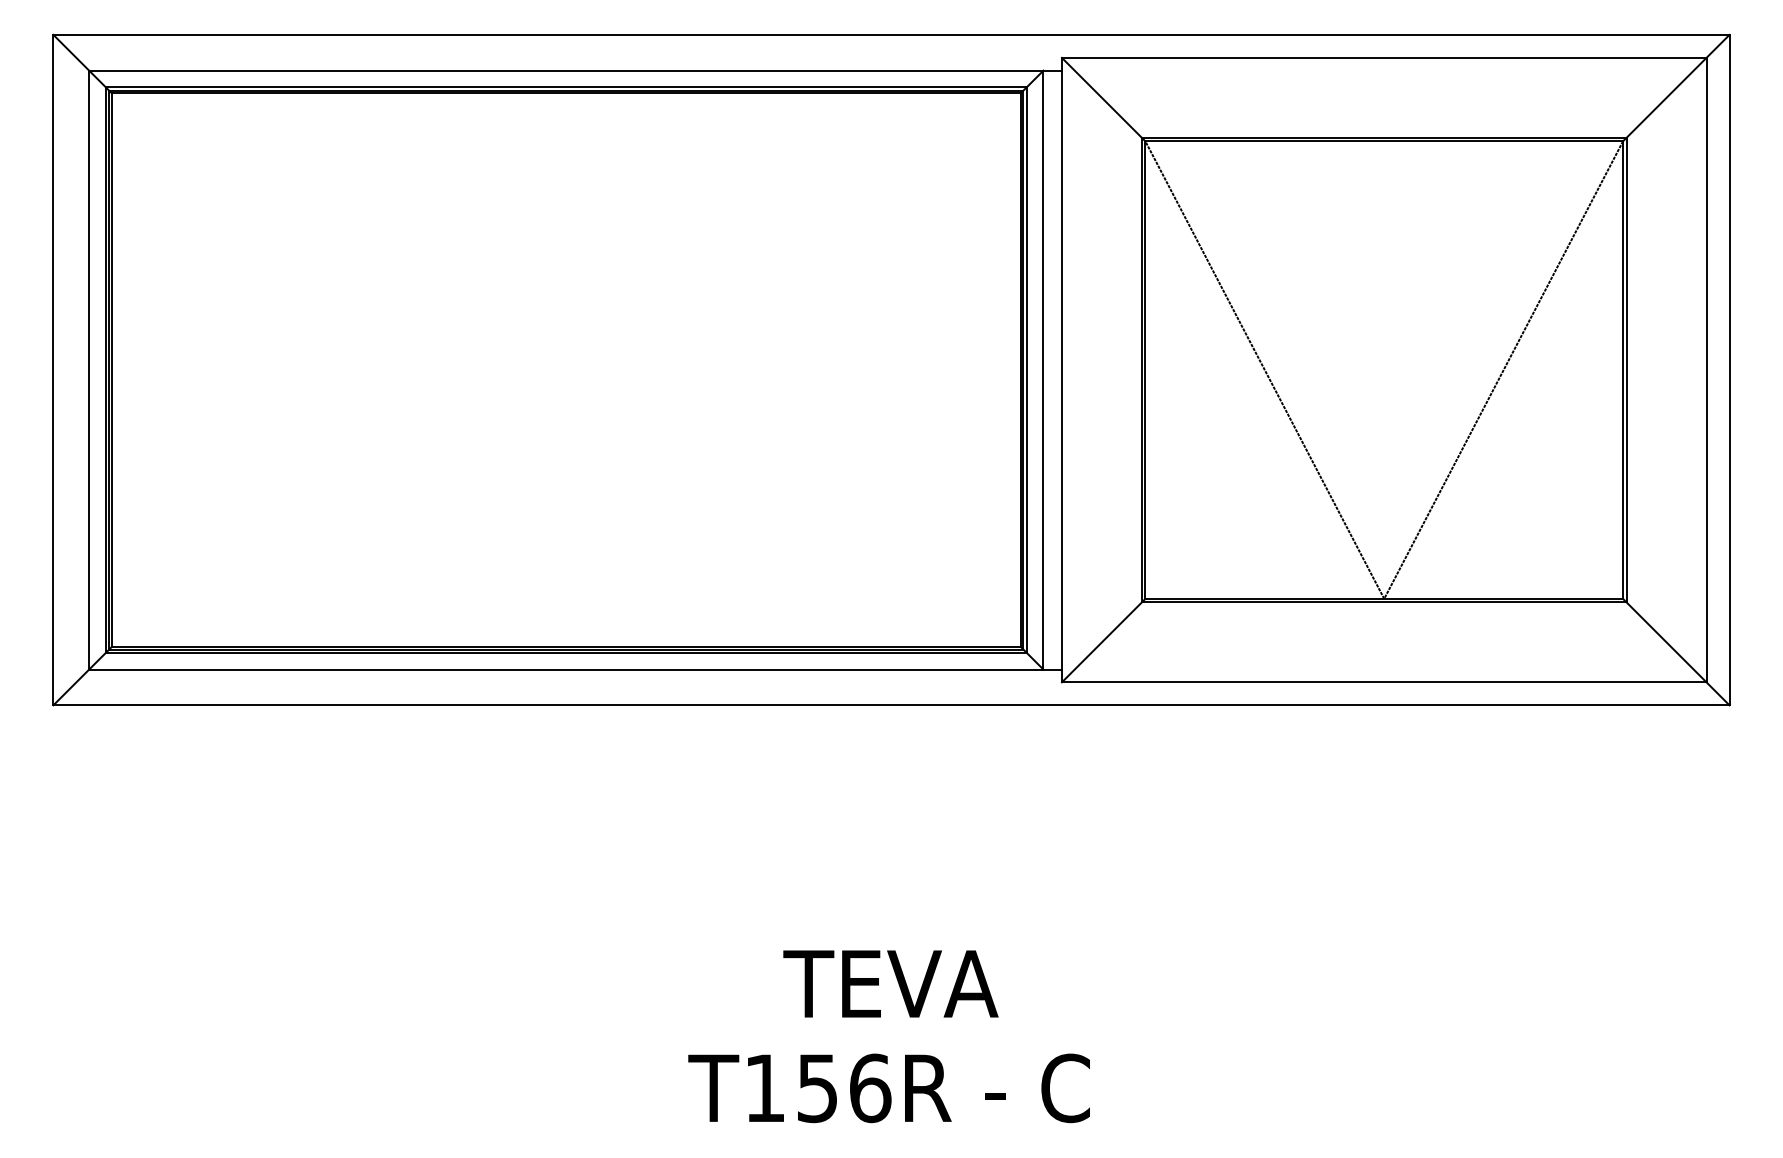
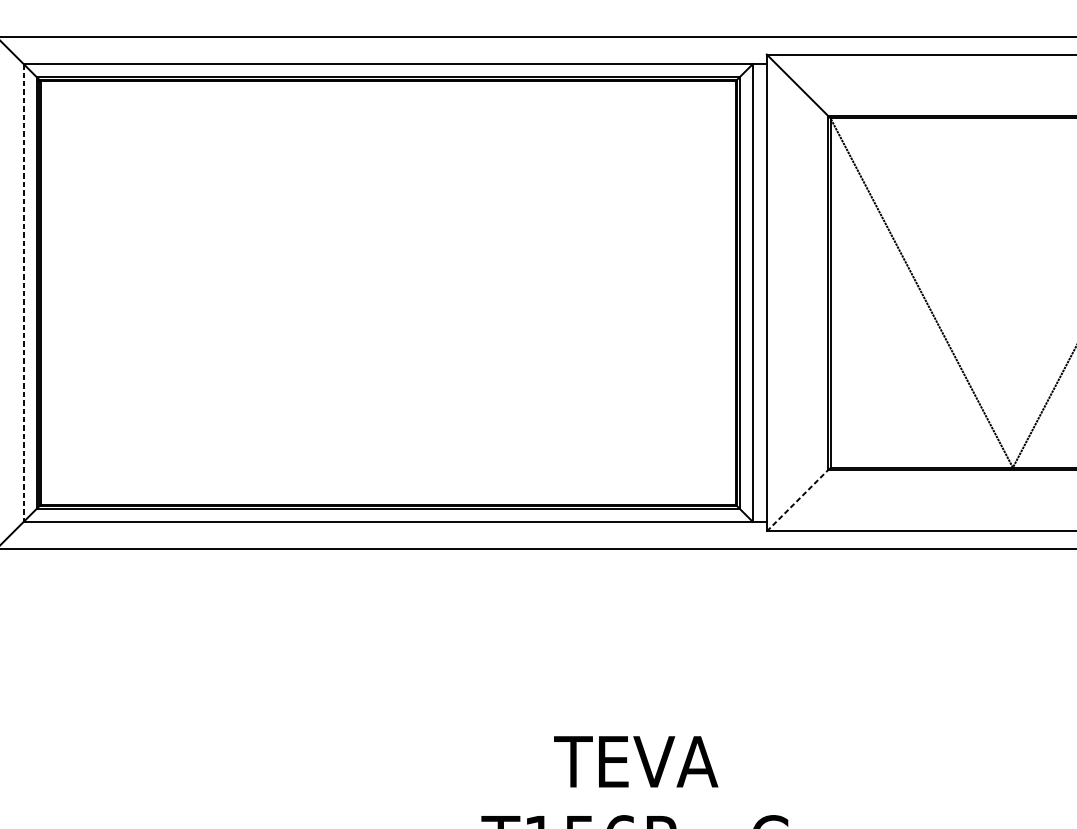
line: (89, 370) -> (24, 293), solid -> dashed
line: (1104, 640) -> (799, 499), solid -> dashed

